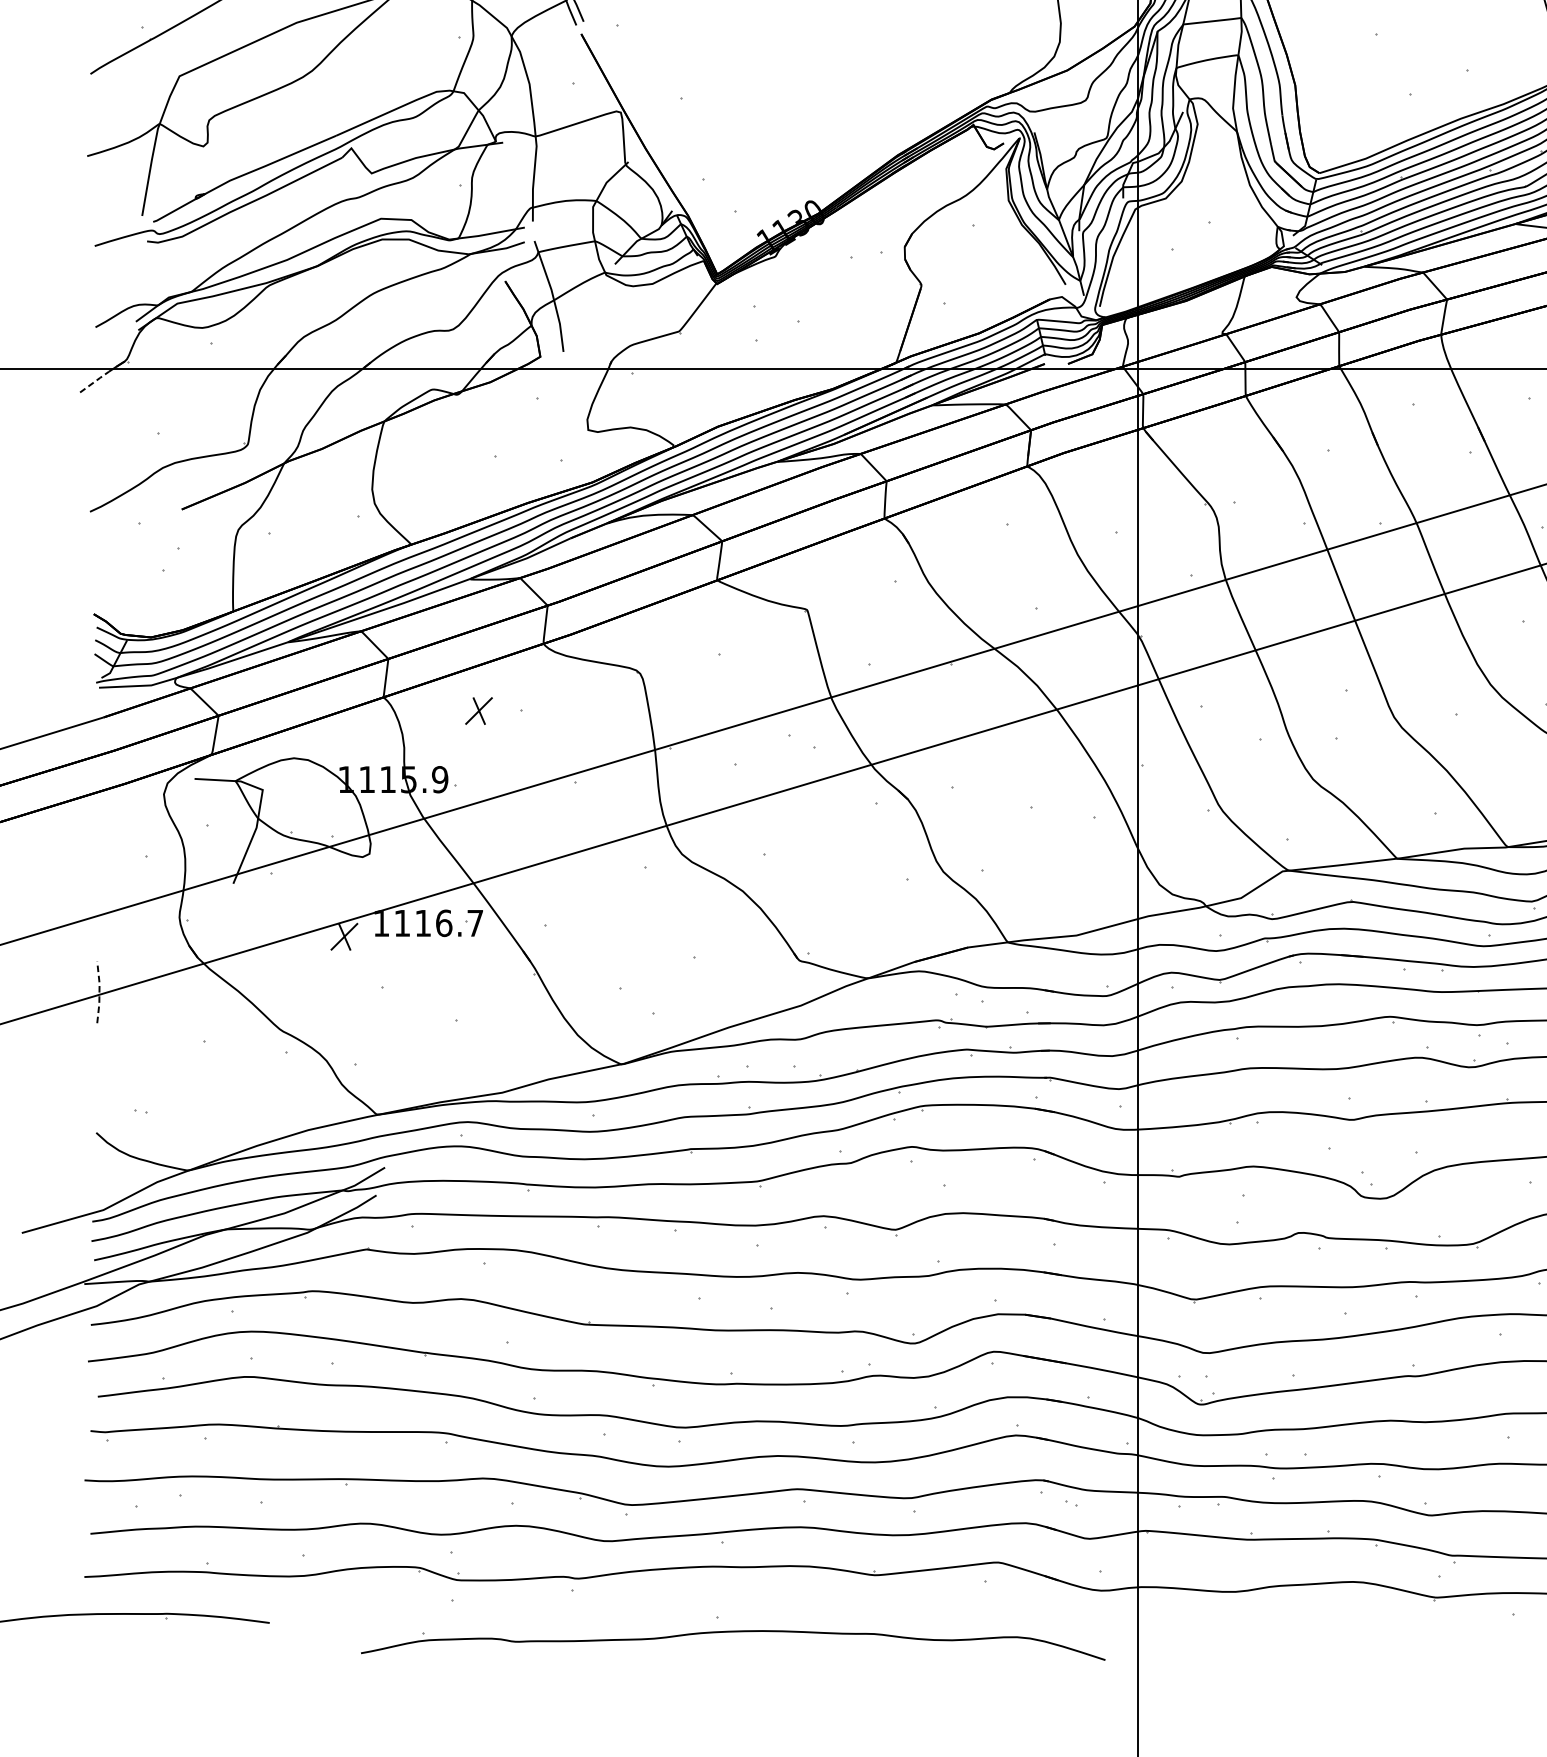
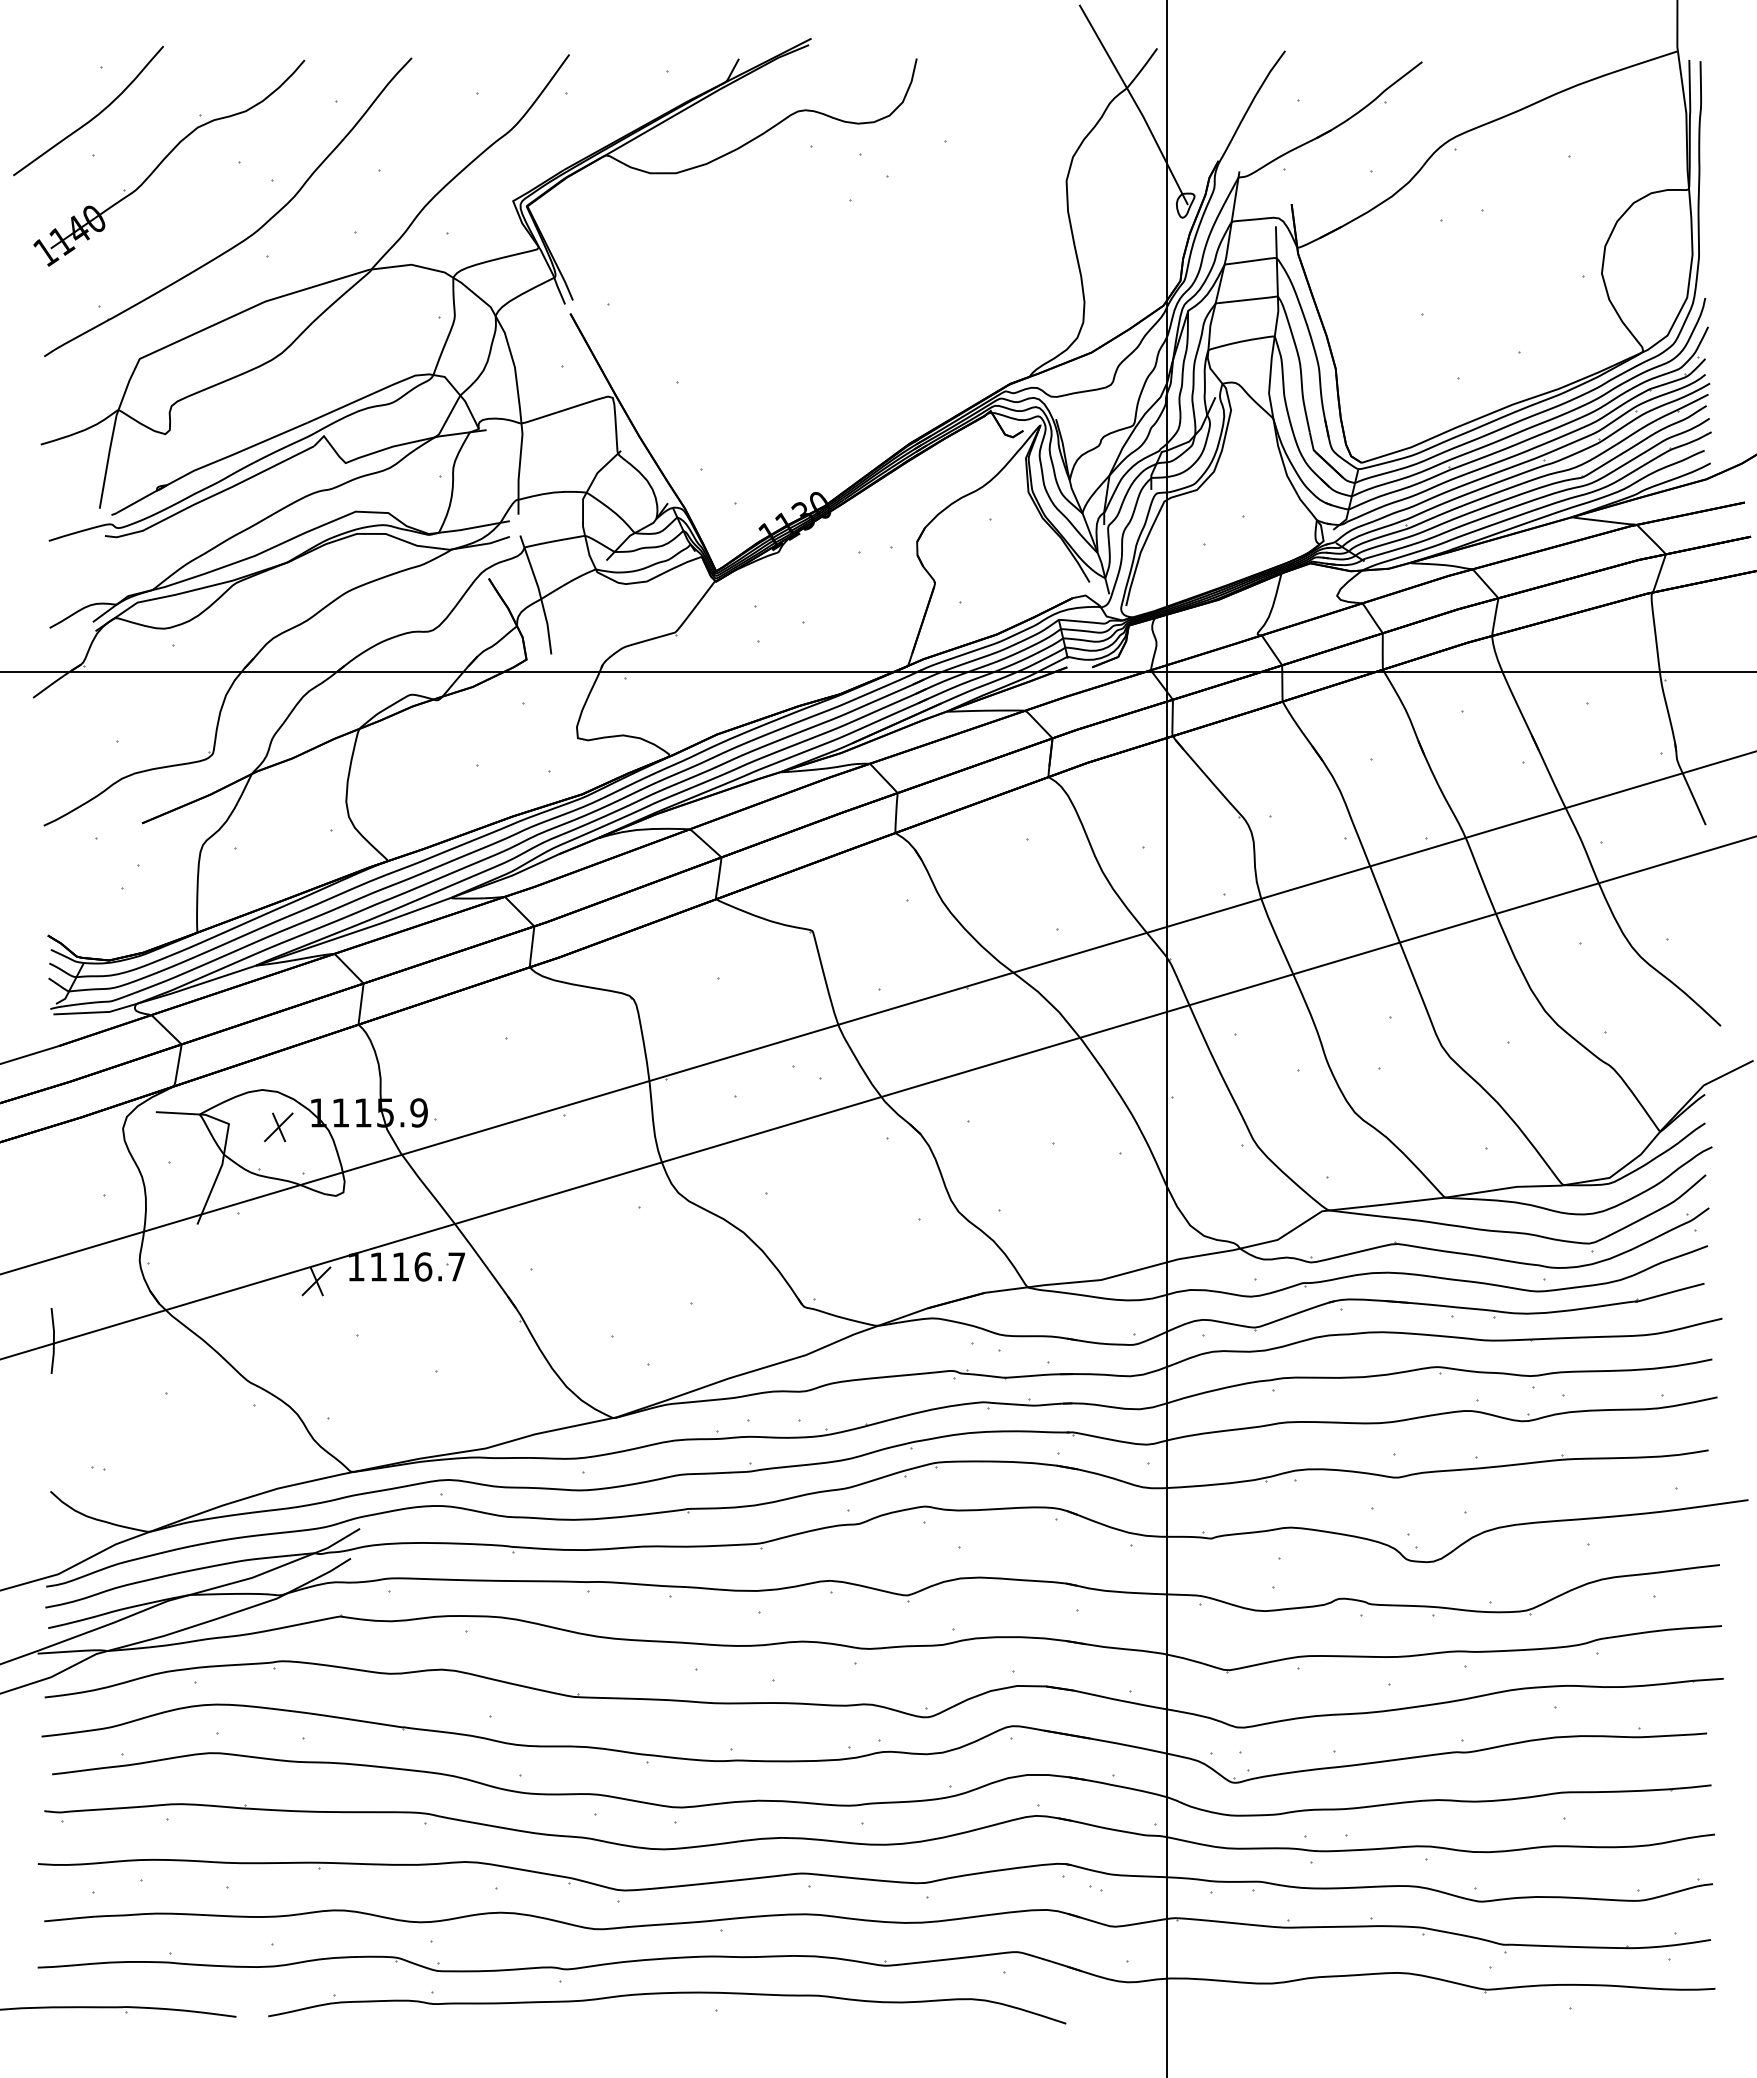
line: (95, 381) -> (49, 686), dashed -> solid
part: (478, 711) -> (278, 1127), moved
line: (99, 991) -> (53, 1340), dashed -> solid
part: (730, 1632) -> (664, 1994), moved

